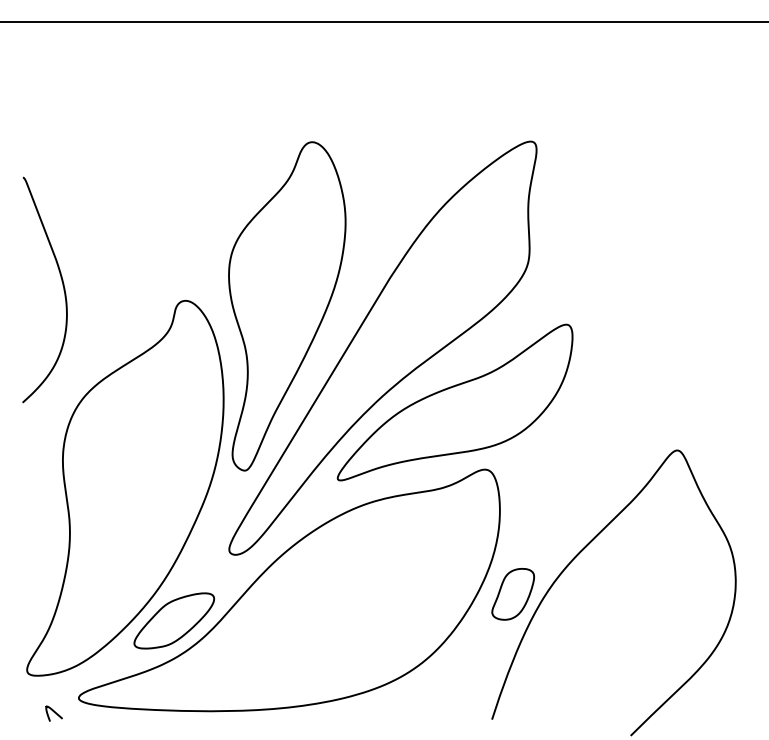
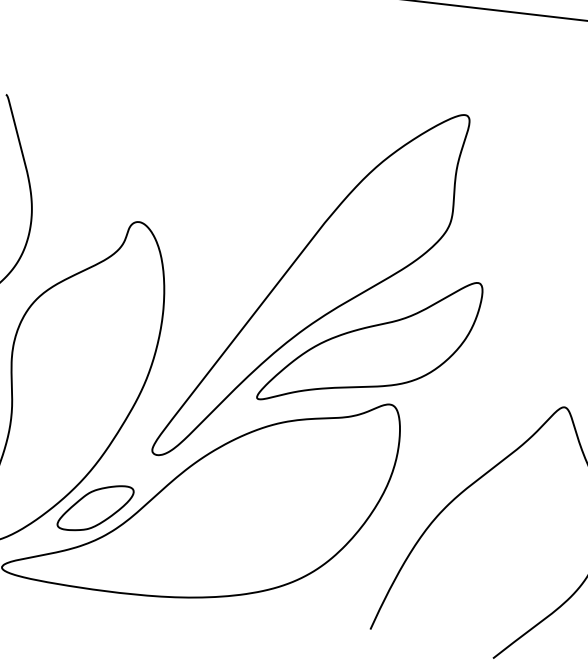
part: (287, 306) -> (229, 237), removed
part: (512, 594) -> (401, 519), removed

